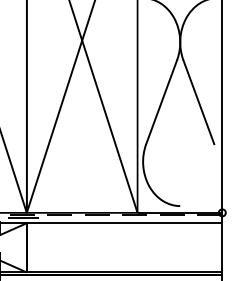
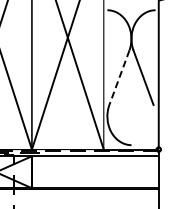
line: (161, 103) -> (119, 78), solid -> dashed

